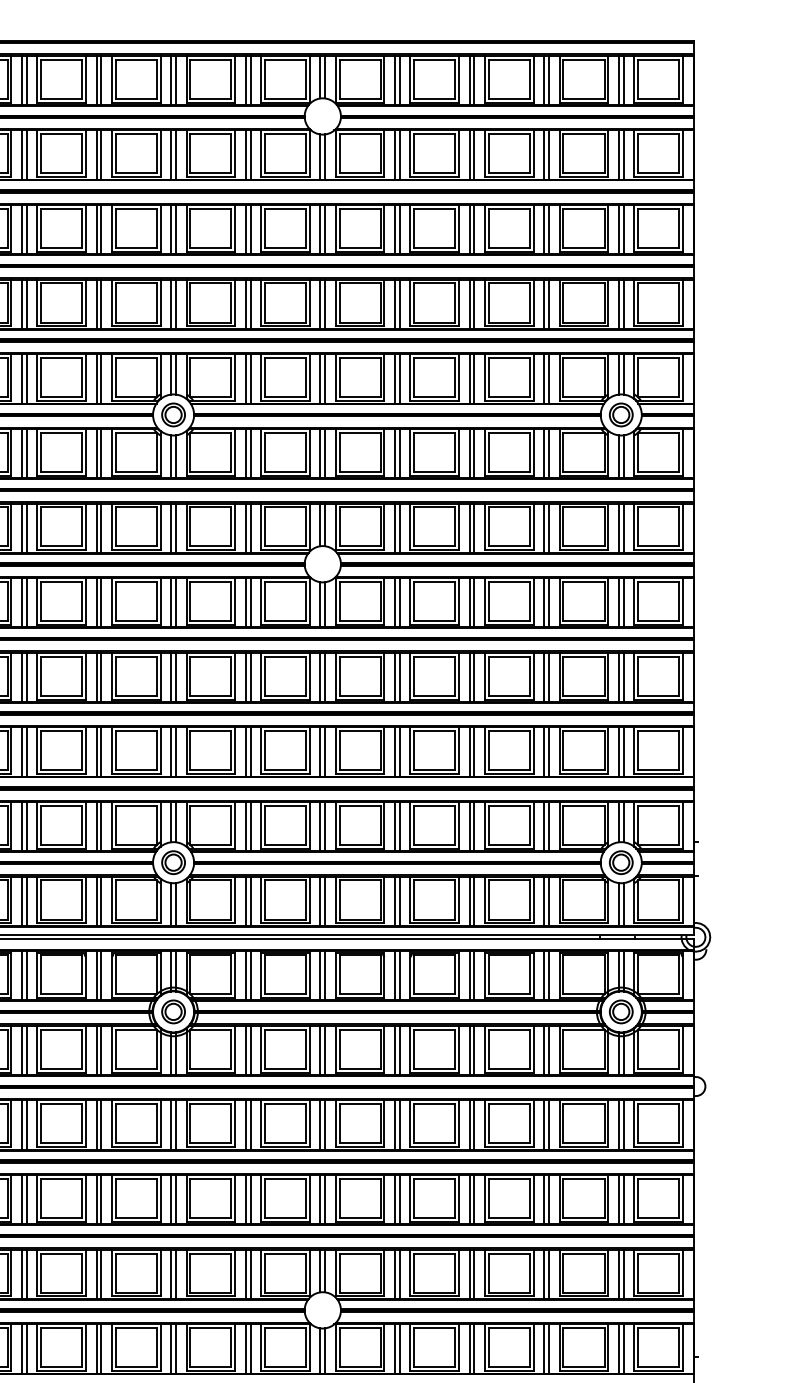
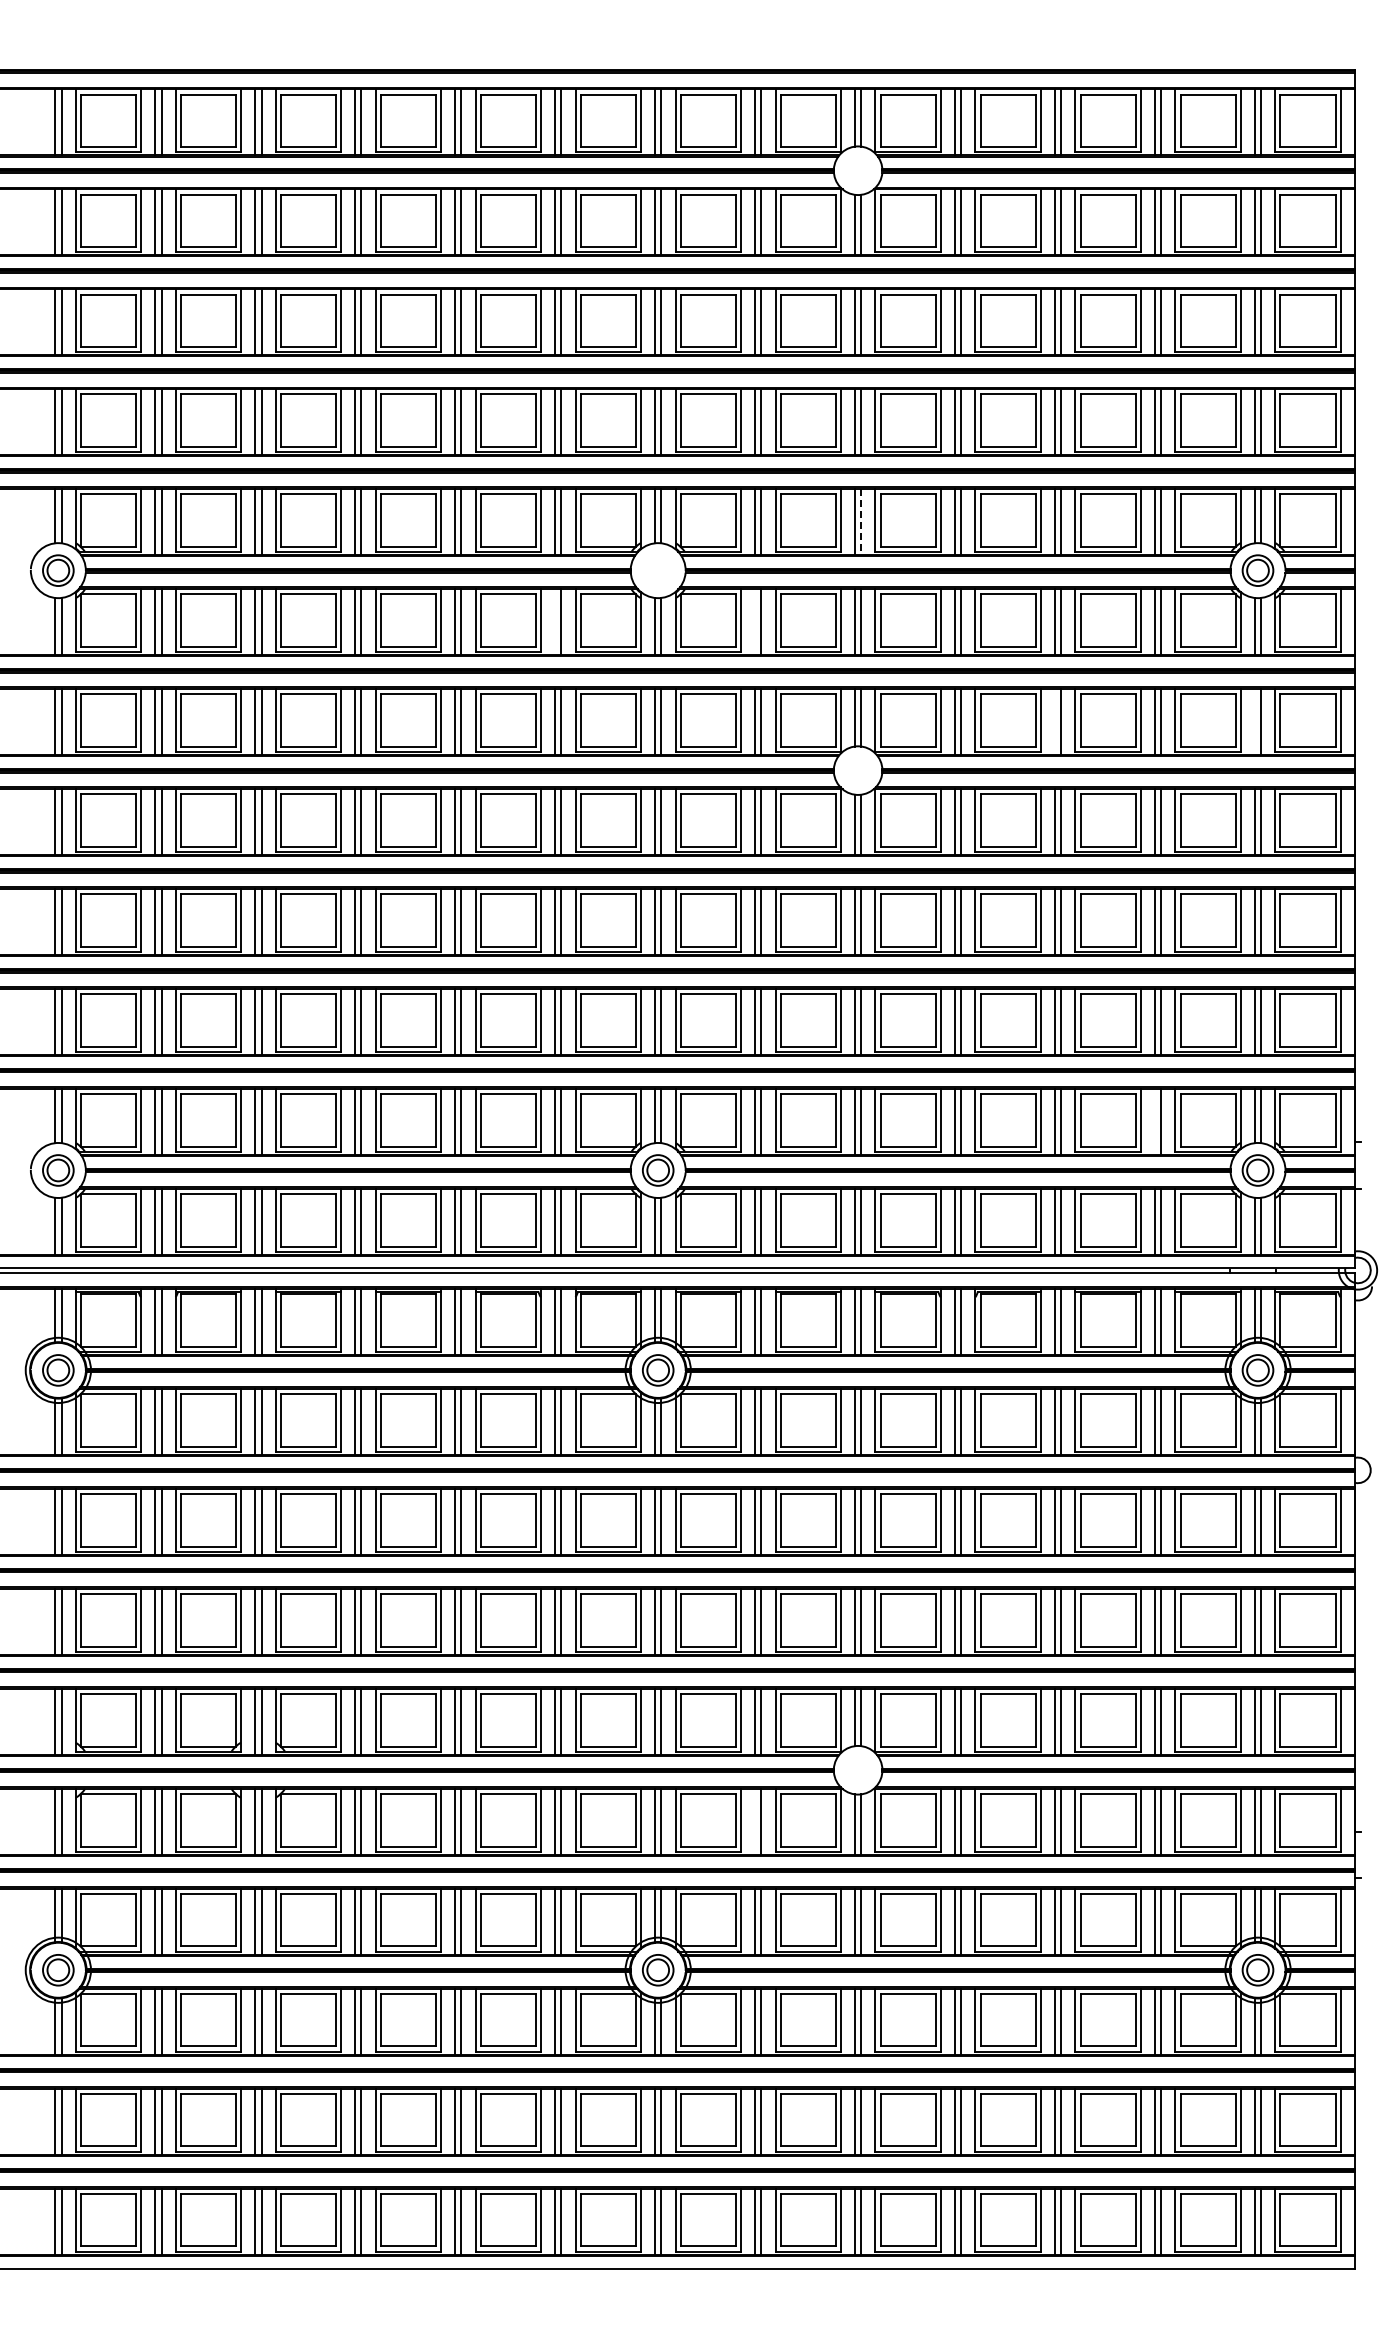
line: (325, 379) -> (861, 522), solid -> dashed
part: (173, 414) -> (658, 570), removed
line: (96, 453) -> (555, 622), removed
line: (245, 453) -> (754, 622), removed
line: (469, 528) -> (1054, 722), removed
line: (618, 528) -> (1254, 722), removed
line: (544, 826) -> (1154, 1122), removed
line: (245, 1348) -> (754, 1821), removed

